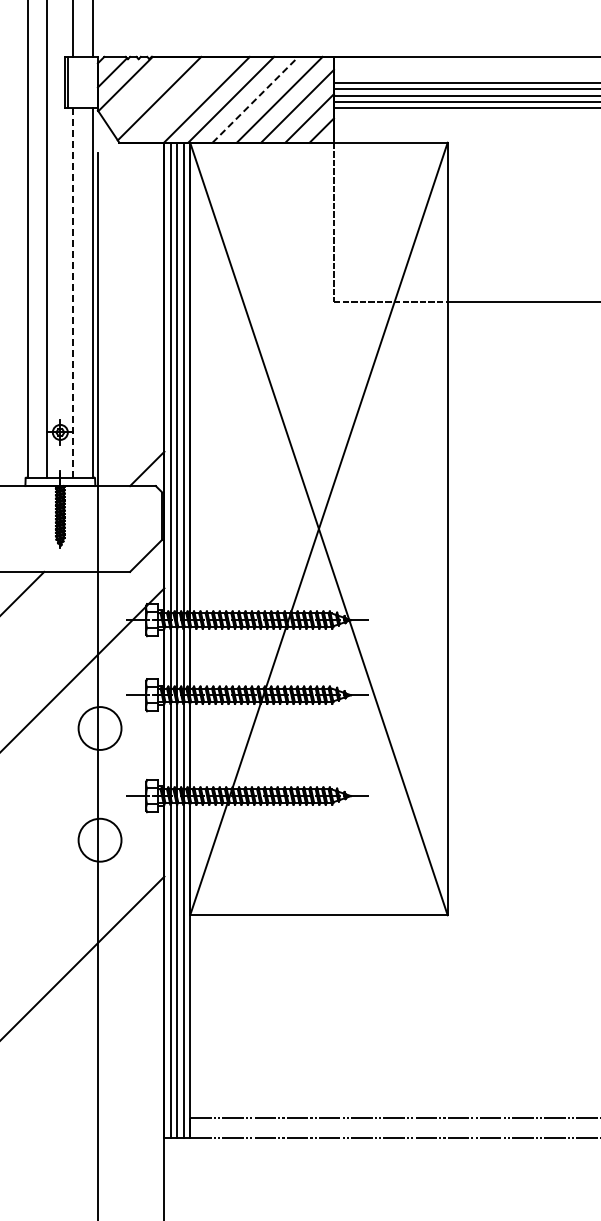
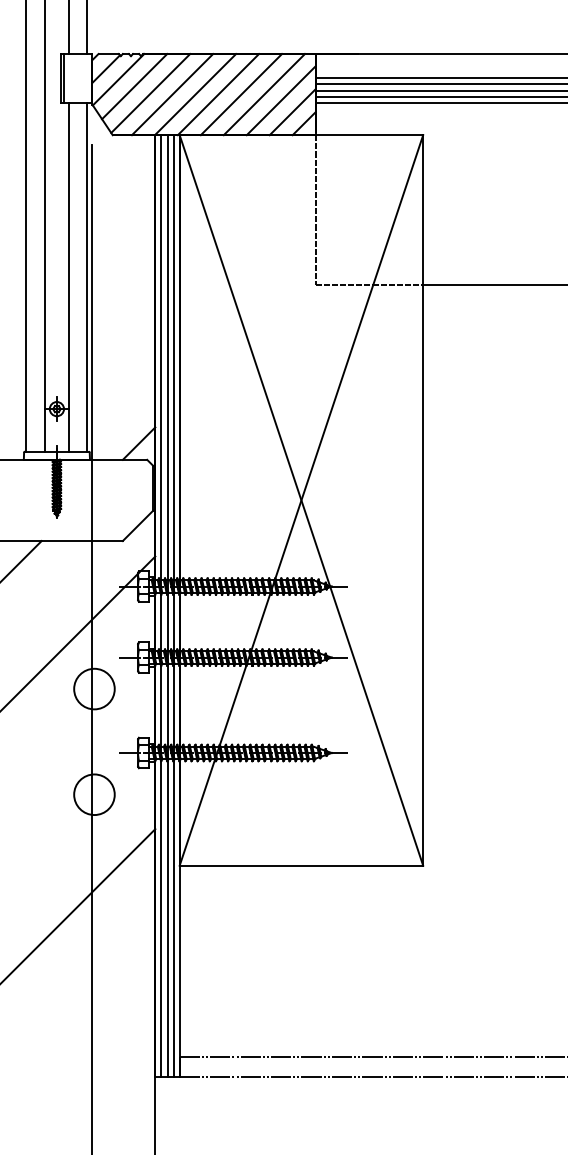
line: (142, 90) -> (134, 85), added
line: (182, 99) -> (172, 94), added
line: (255, 99) -> (241, 94), dashed -> solid
line: (73, 292) -> (69, 276), dashed -> solid

